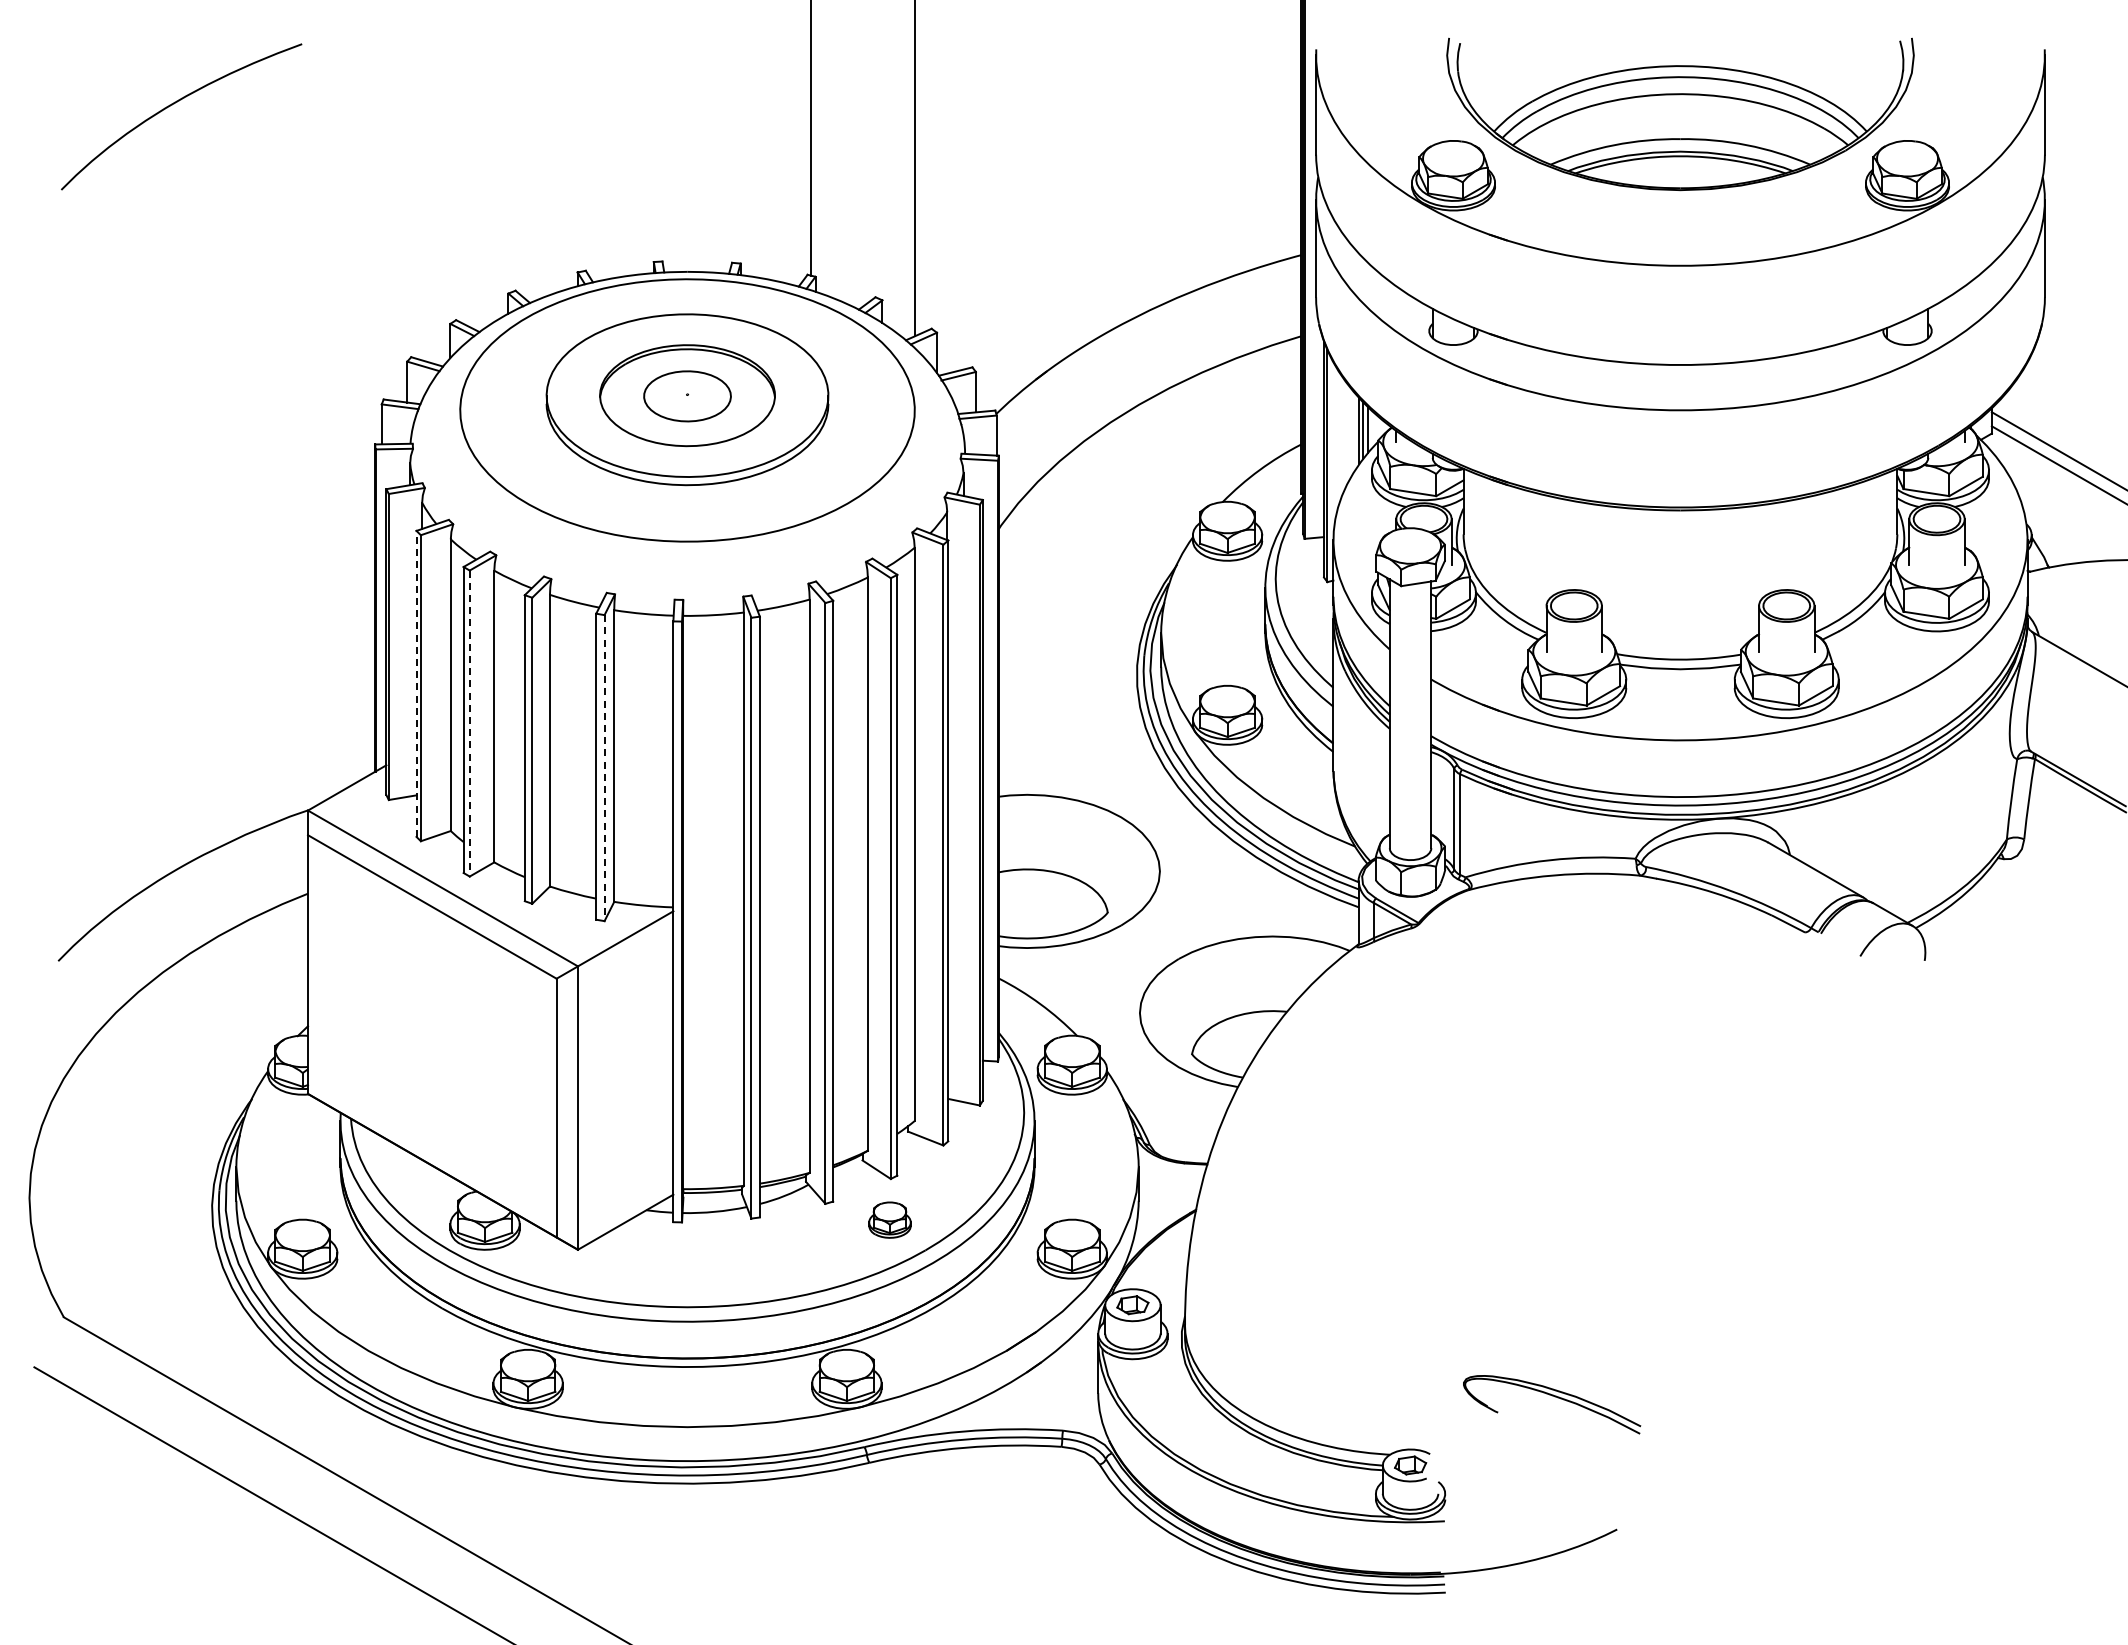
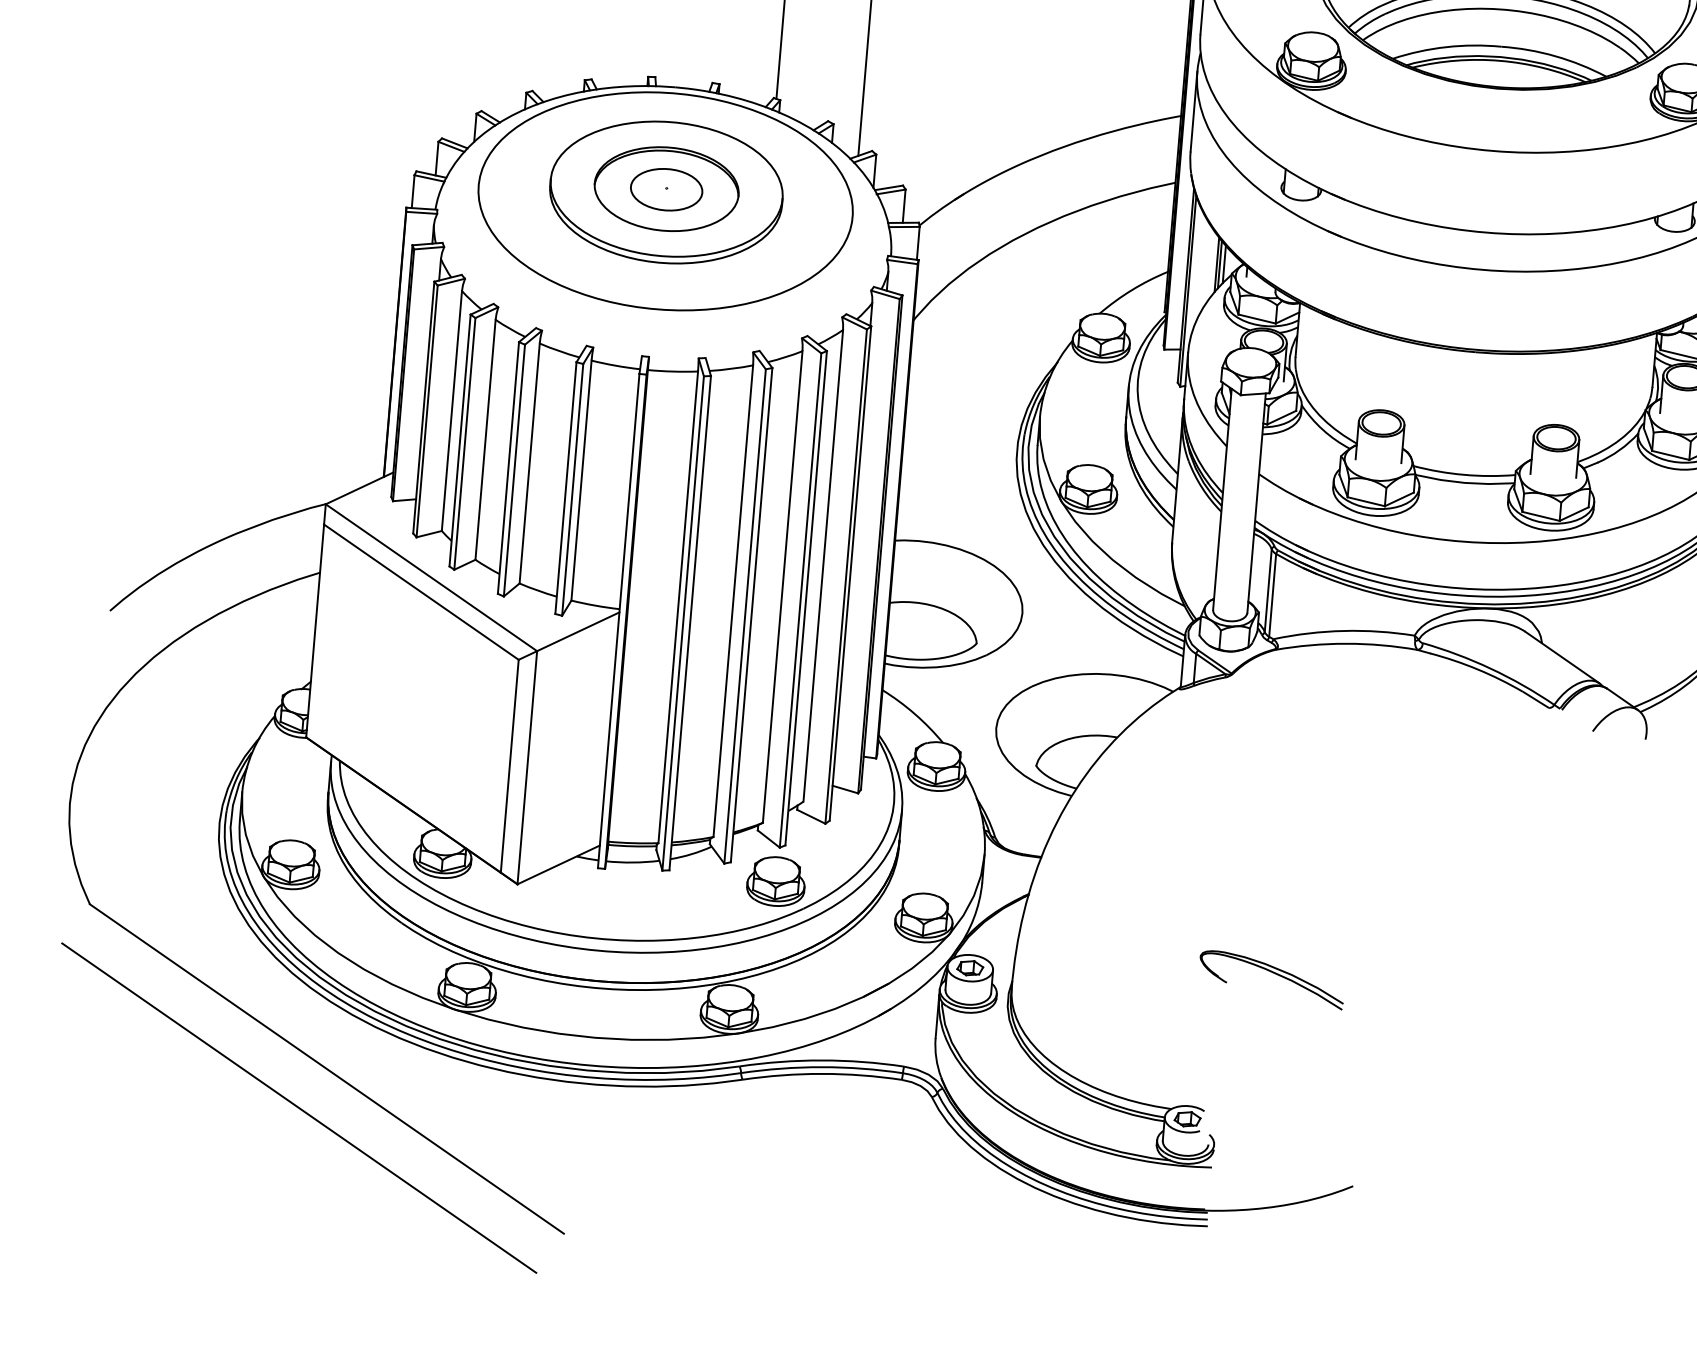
line: (416, 683) -> (423, 407), dashed -> solid
line: (469, 724) -> (464, 444), dashed -> solid
line: (604, 768) -> (572, 490), dashed -> solid
part: (889, 1219) -> (775, 880), size x1.67
part: (1555, 1397) -> (1275, 974), moved

